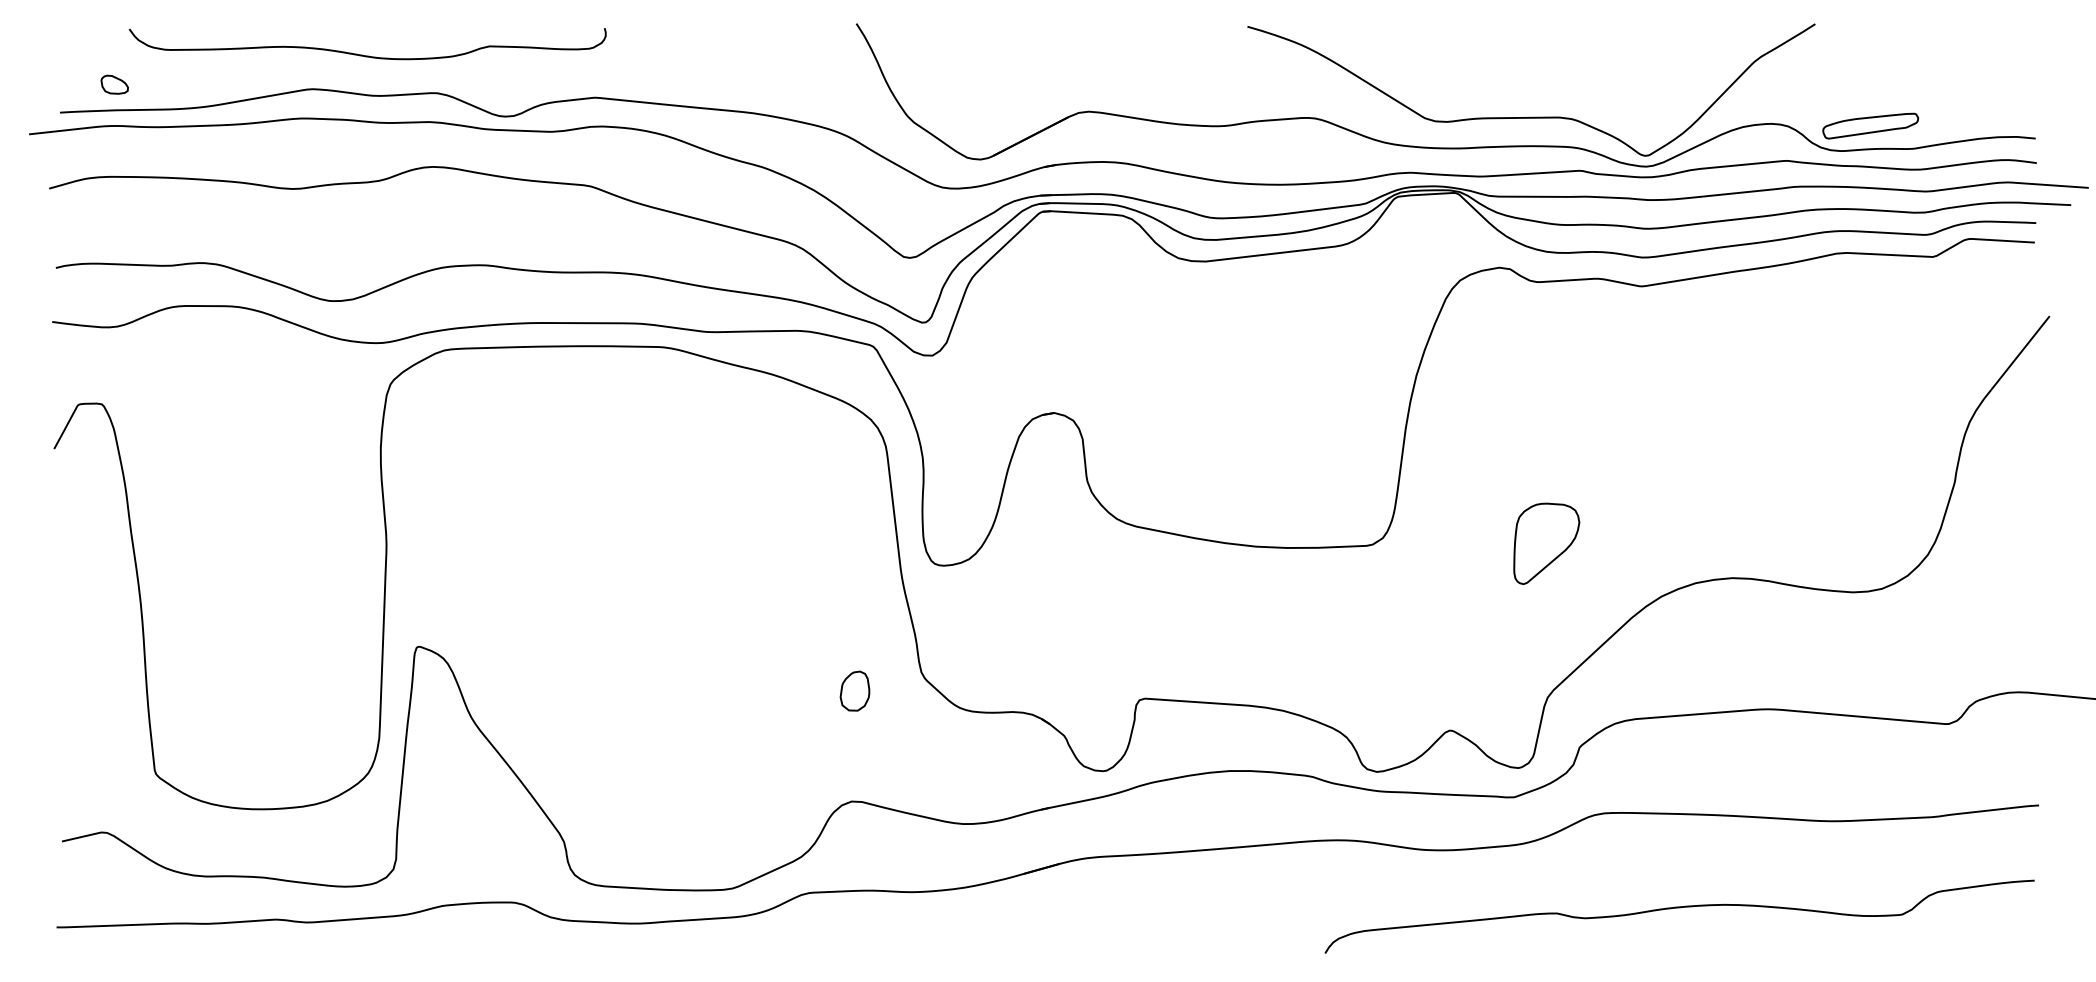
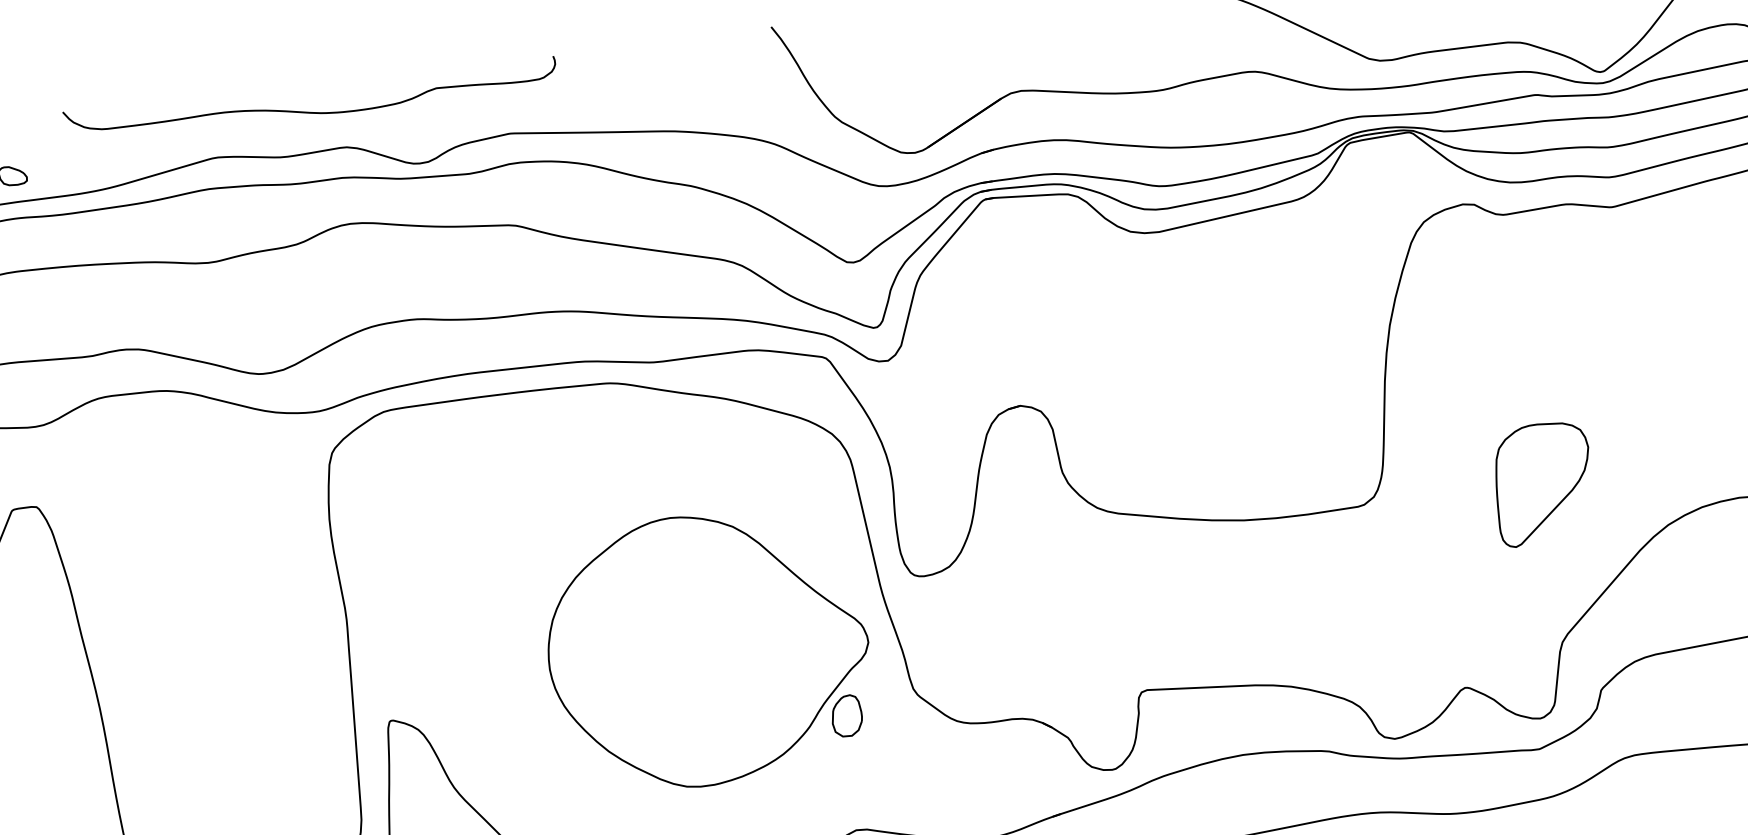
curve: (367, 55) -> (311, 111), moved
part: (1546, 543) -> (1543, 483), size x1.43
part: (729, 612) -> (708, 649), added

